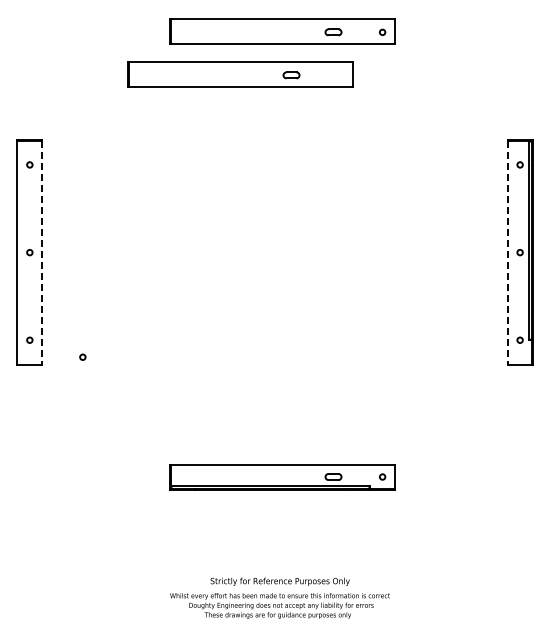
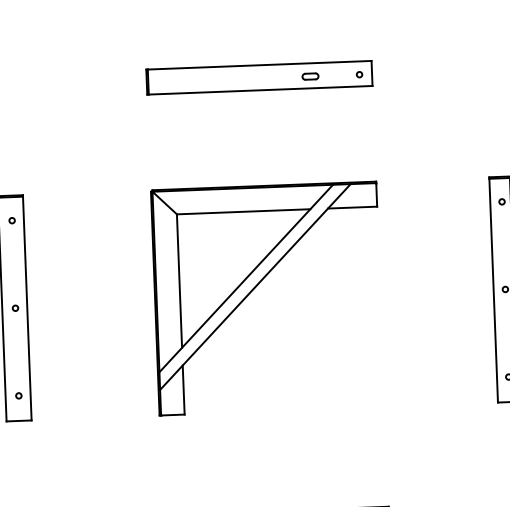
part: (240, 74) -> (219, 122), removed
part: (271, 240) -> (256, 286), added
line: (41, 253) -> (27, 308), dashed -> solid
line: (508, 253) -> (493, 290), dashed -> solid
circle: (82, 356) -> (72, 410), removed

